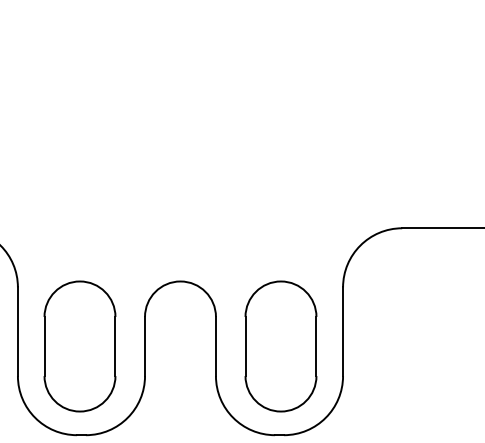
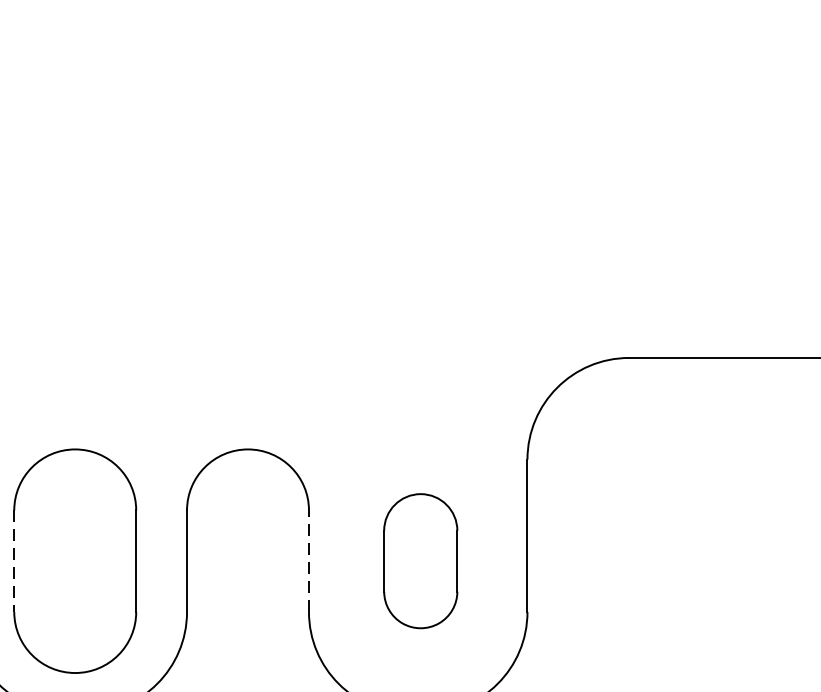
line: (44, 346) -> (14, 561), solid -> dashed
line: (215, 346) -> (308, 561), solid -> dashed
part: (280, 346) -> (419, 561), size x0.6

